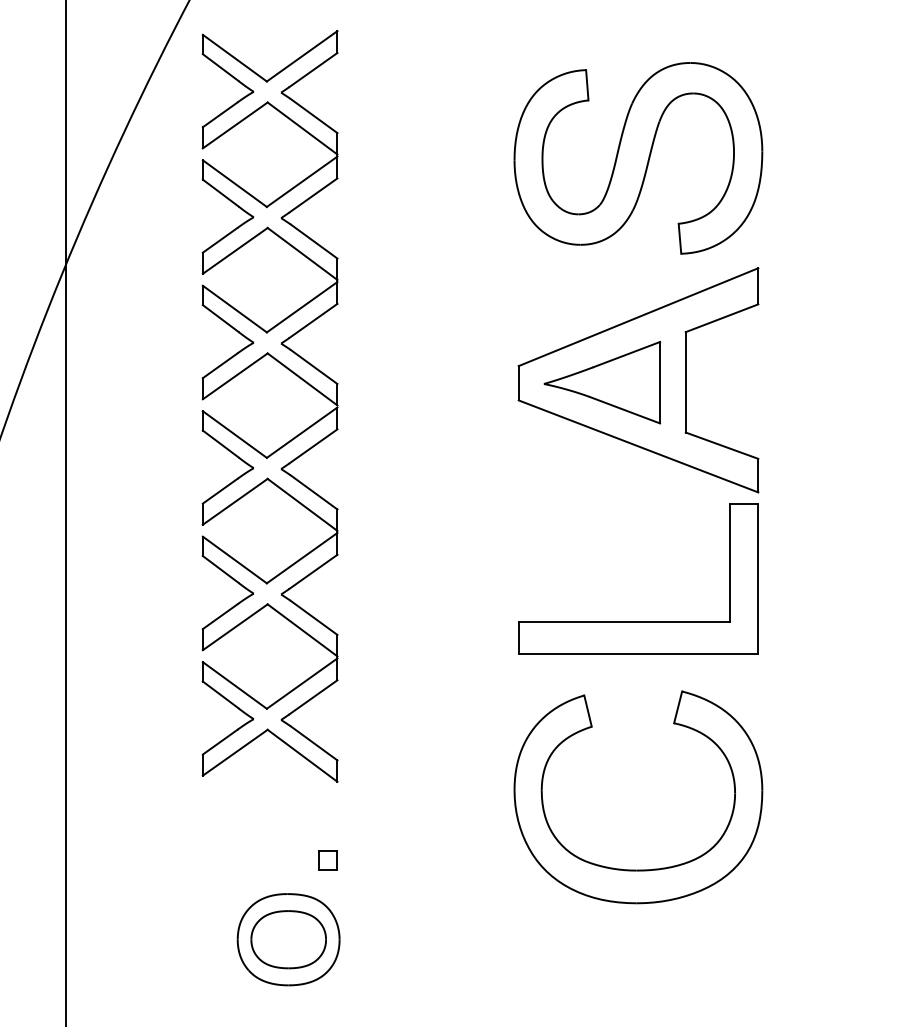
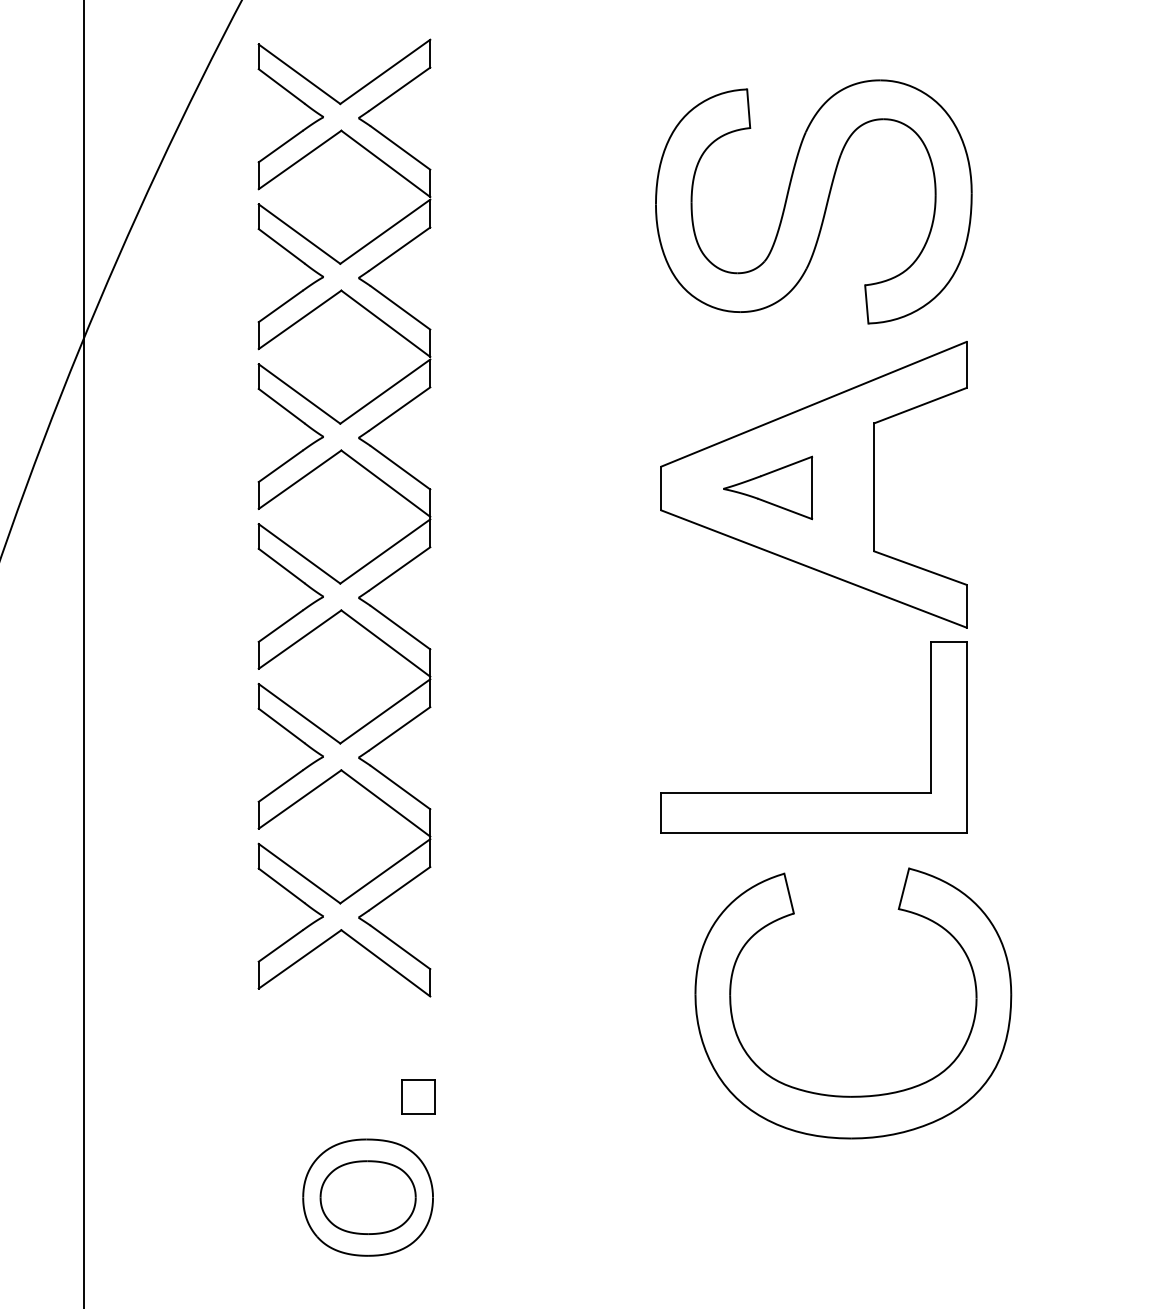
part: (602, 382) -> (768, 487), size x0.6
part: (327, 860) -> (417, 1096), size x1.4
part: (638, 869) -> (853, 1095), moved

